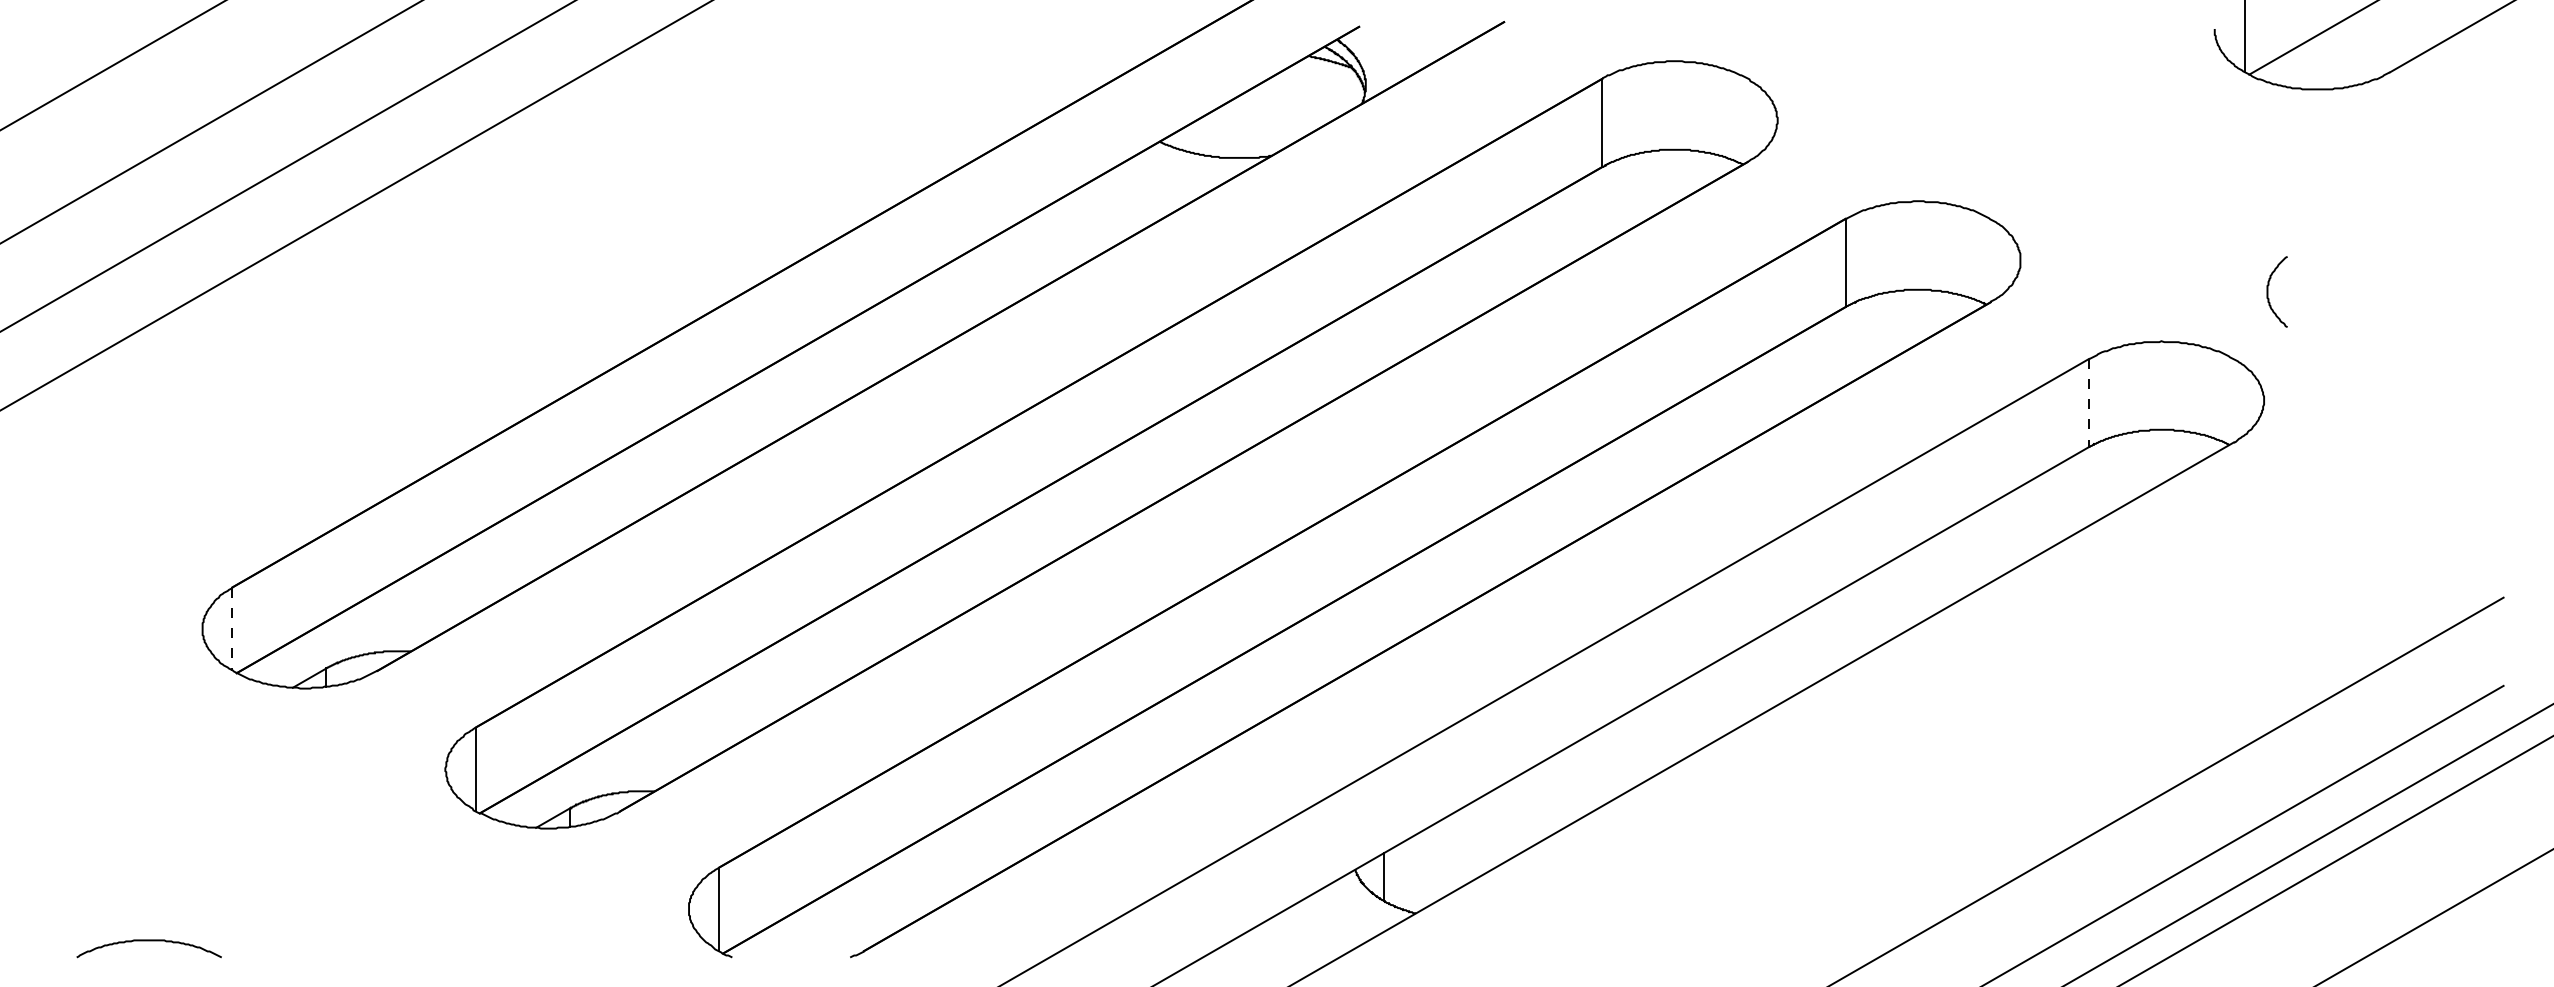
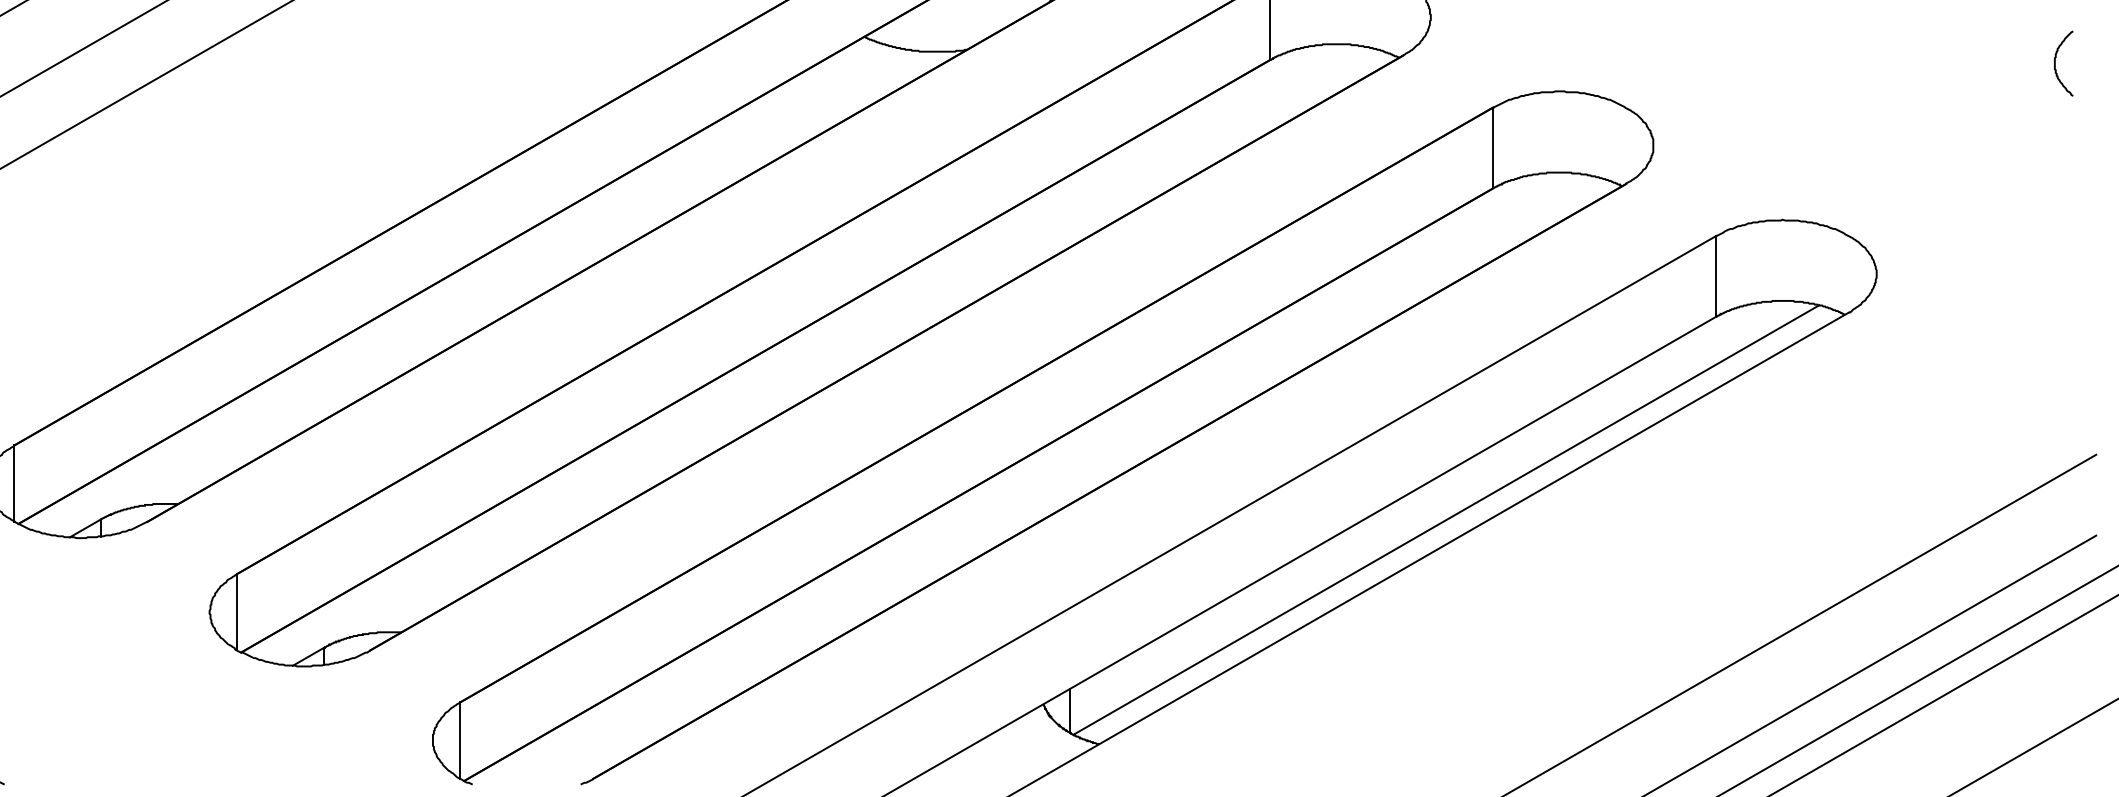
curve: (2268, 291) -> (2055, 63), moved
line: (2088, 403) -> (1715, 276), dashed -> solid
line: (232, 629) -> (14, 483), dashed -> solid
line: (1794, 668) -> (1446, 519), added

